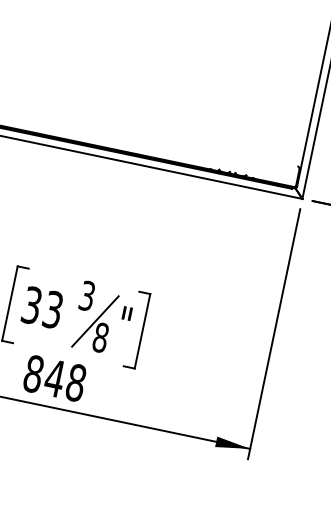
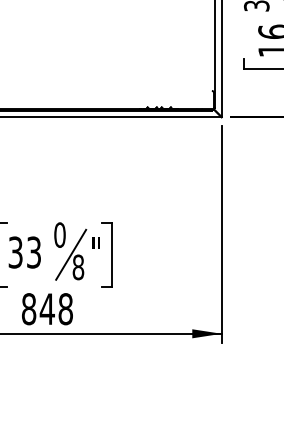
text: (86, 295) -> (59, 234), 3 -> 0

